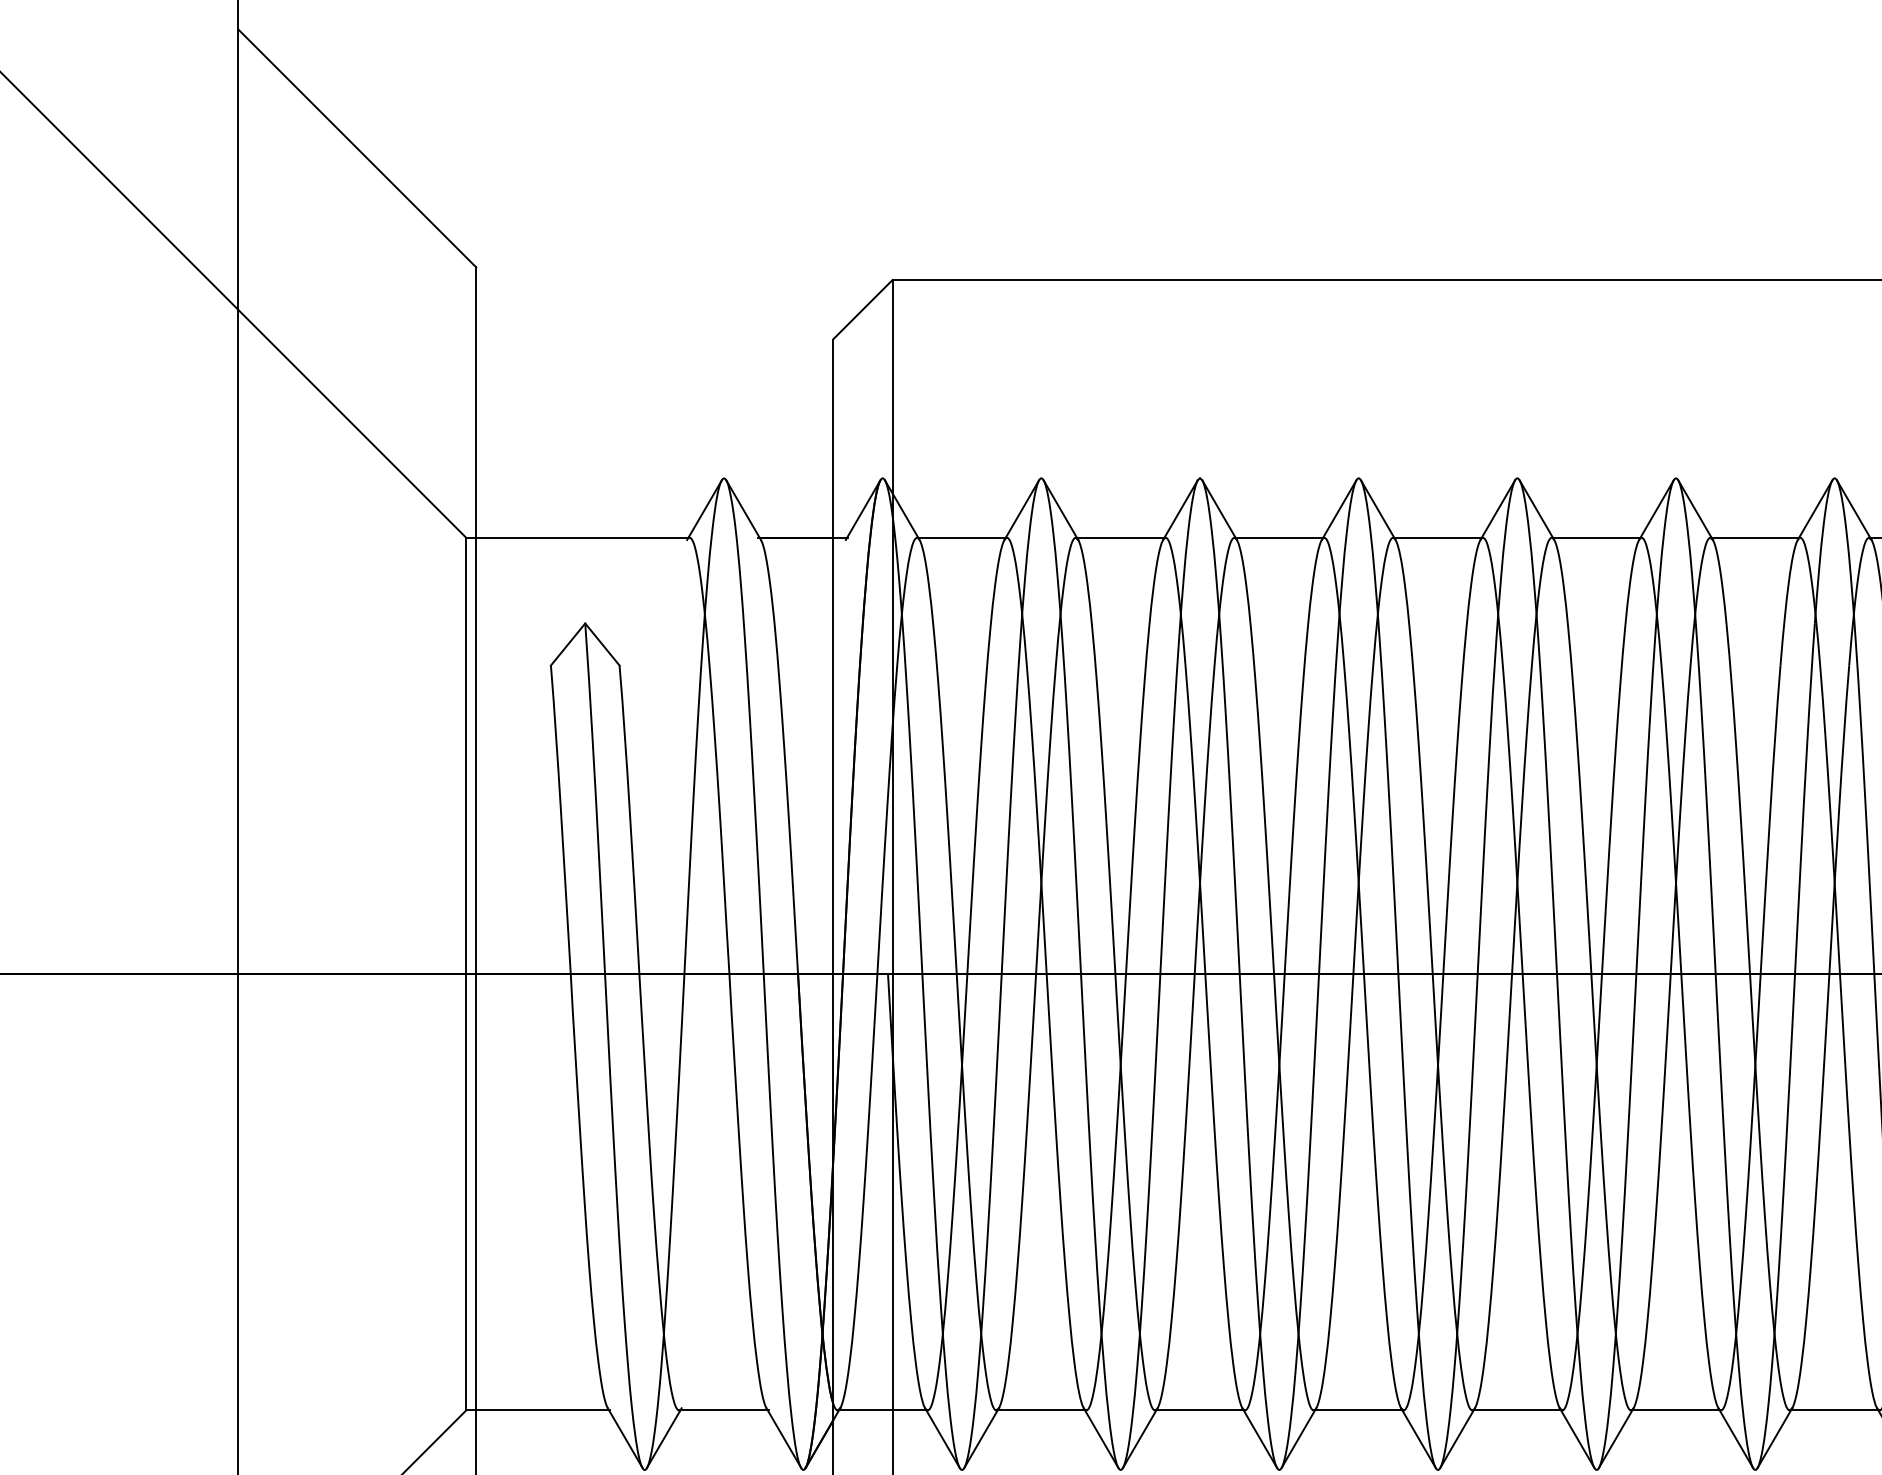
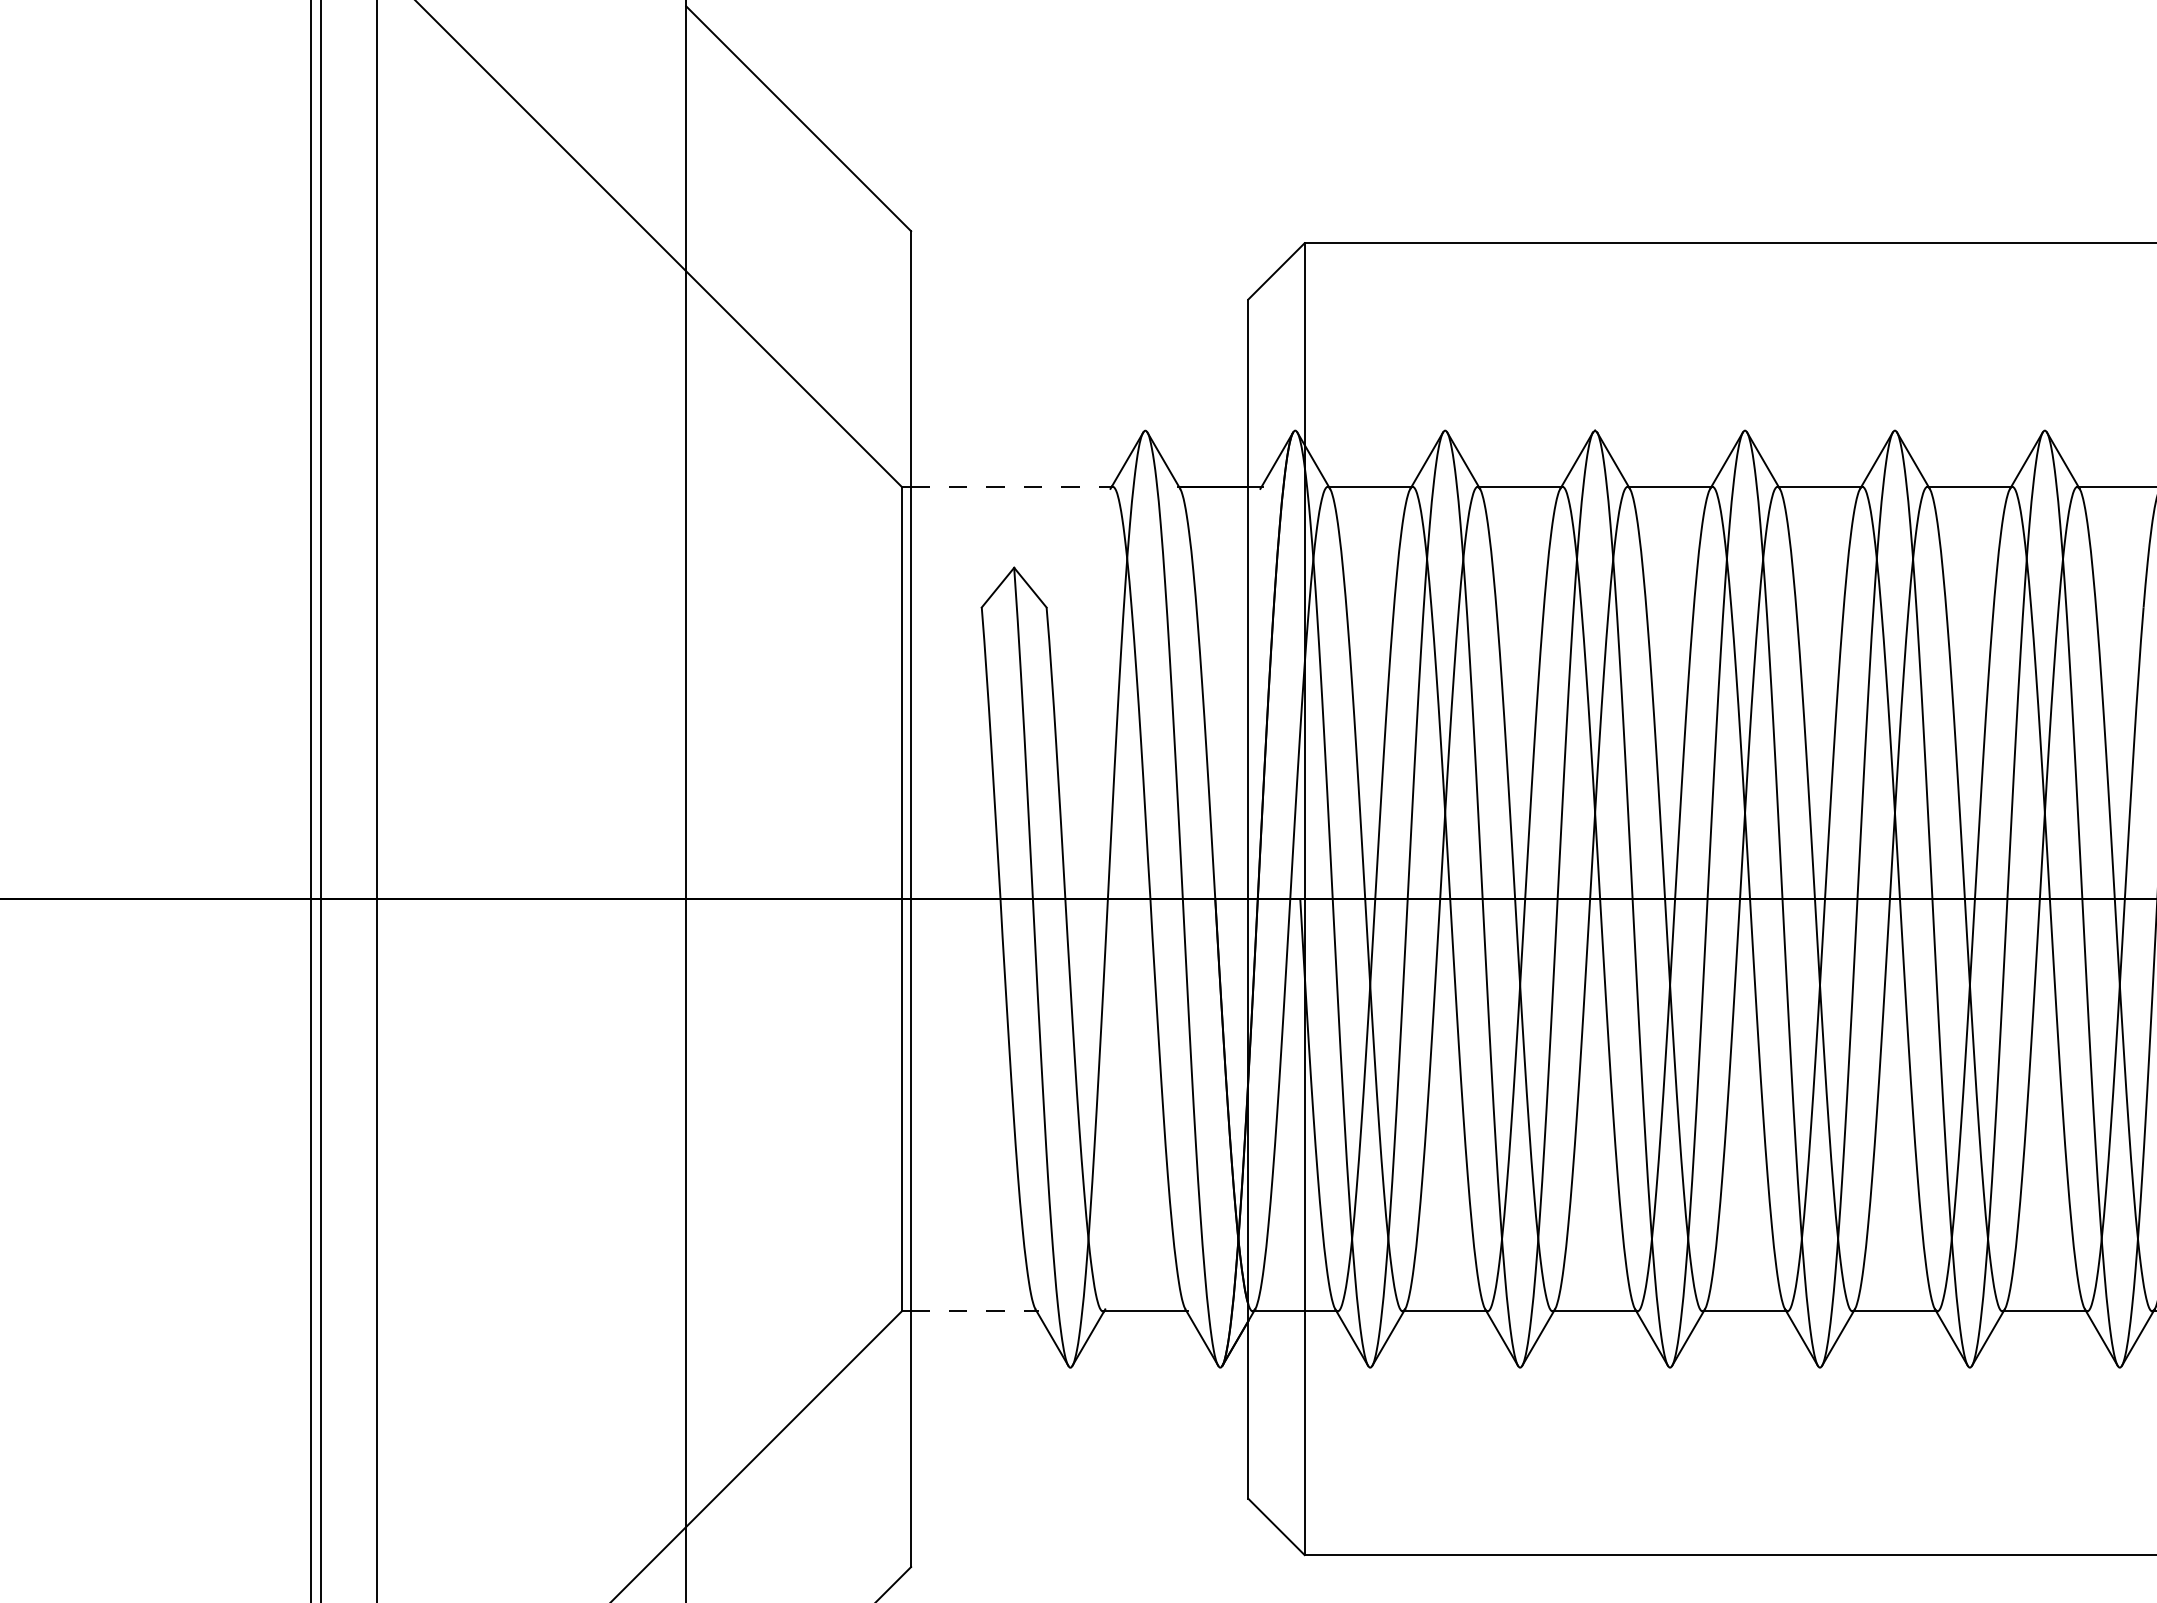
line: (583, 537) -> (1012, 486), solid -> dashed
line: (542, 1410) -> (973, 1311), solid -> dashed

